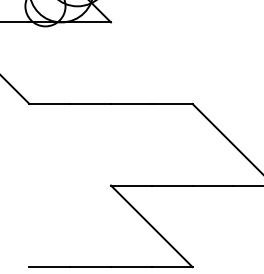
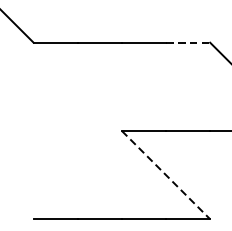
line: (172, 103) -> (188, 42), solid -> dashed
line: (151, 226) -> (165, 175), solid -> dashed

